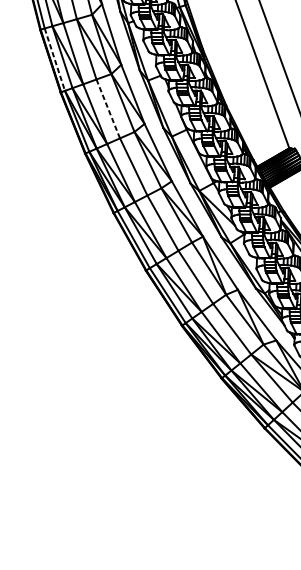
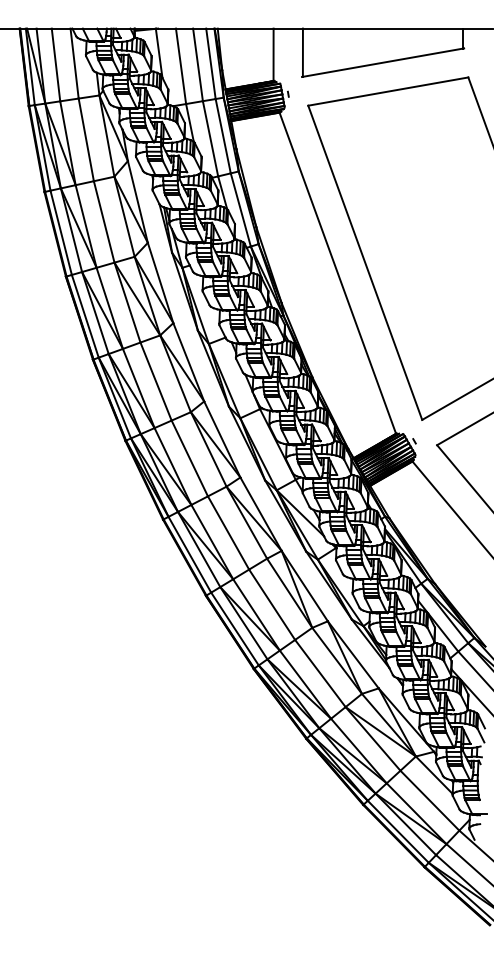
line: (55, 59) -> (85, 316), dashed -> solid
line: (107, 108) -> (155, 381), dashed -> solid

